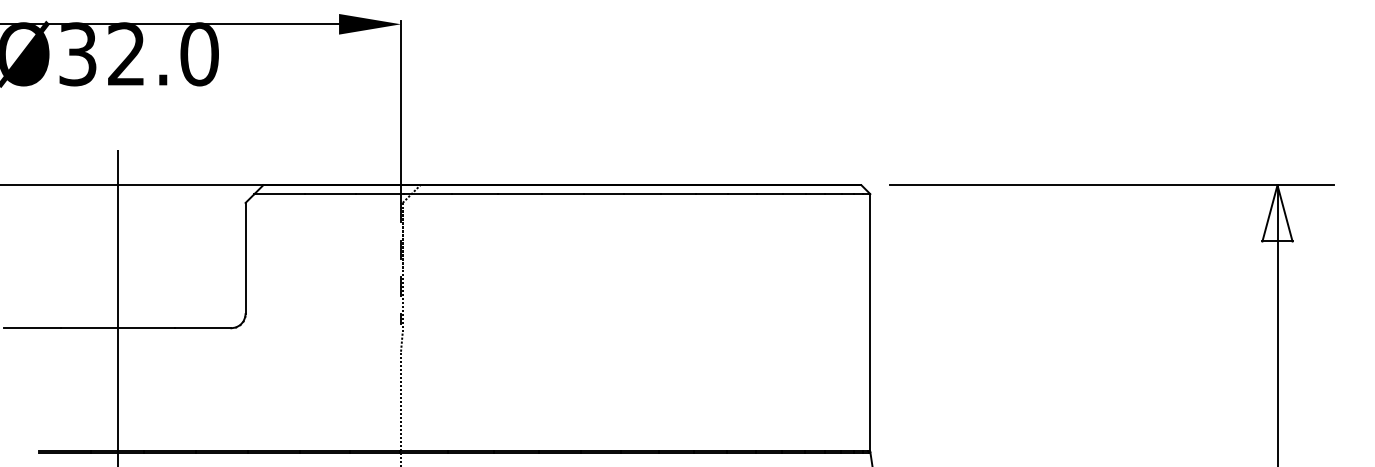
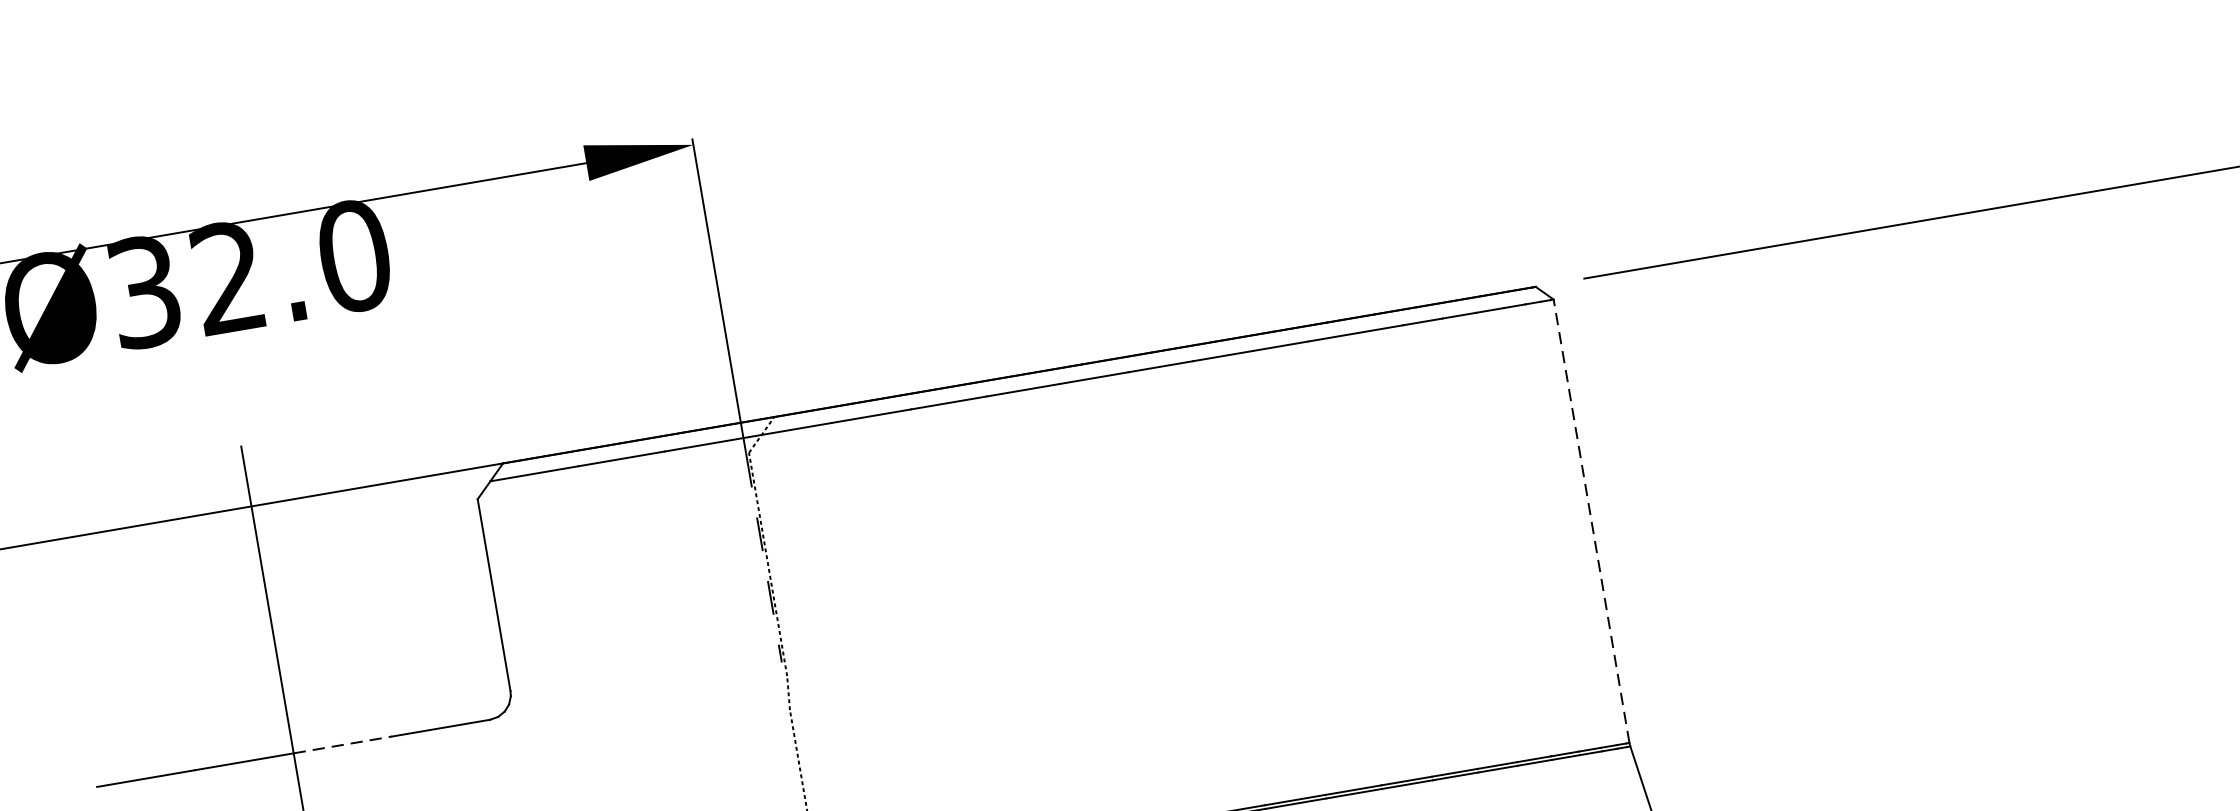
line: (870, 322) -> (1591, 521), solid -> dashed
line: (146, 328) -> (343, 745), solid -> dashed

